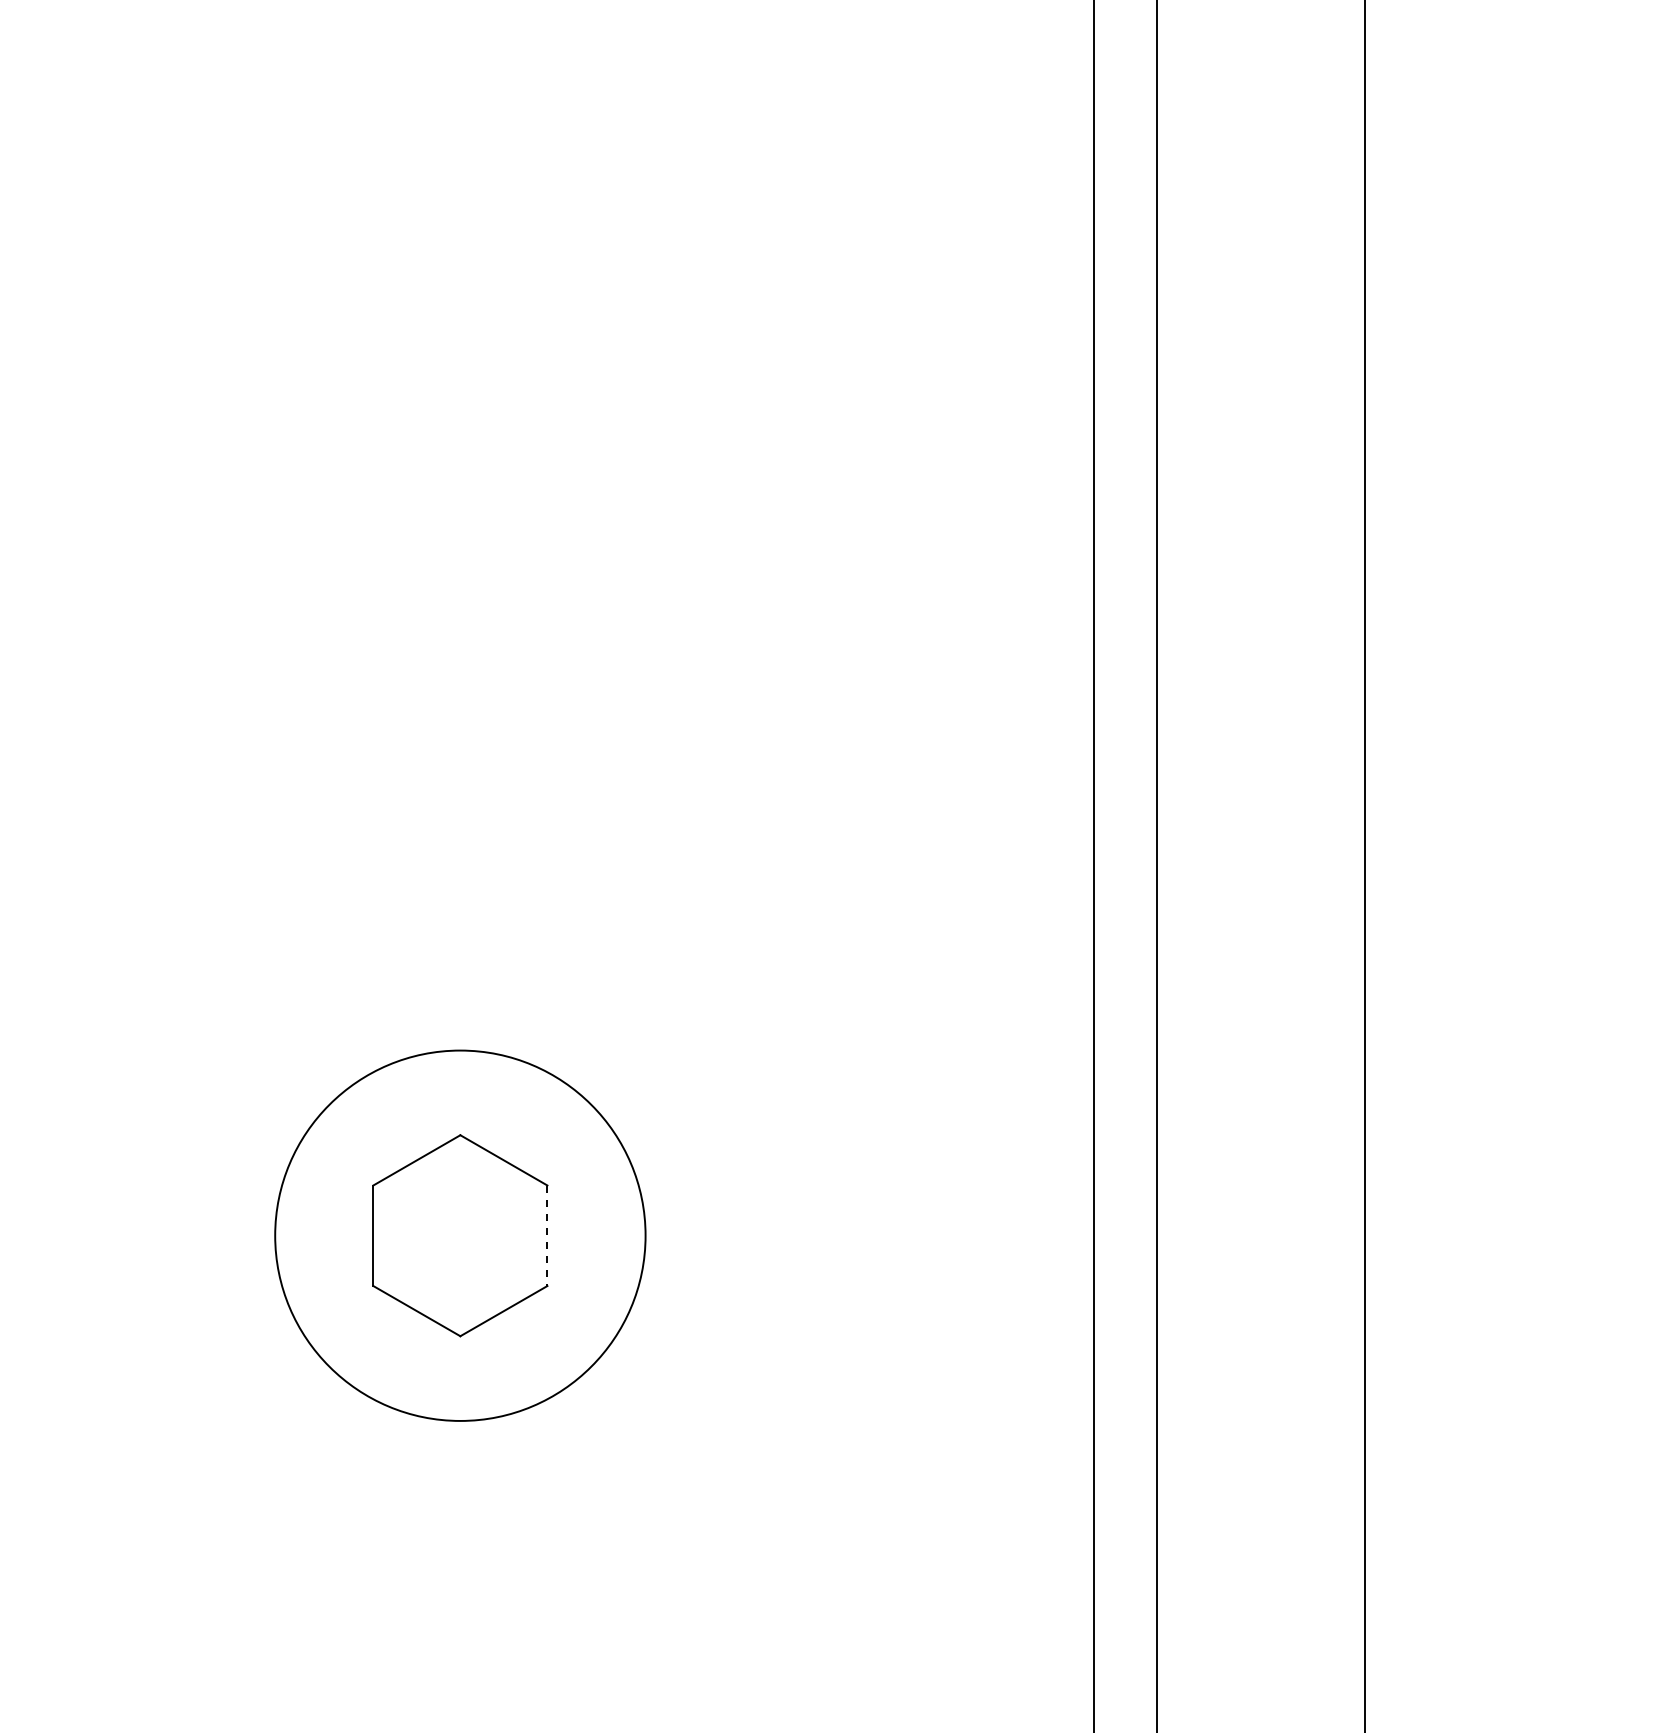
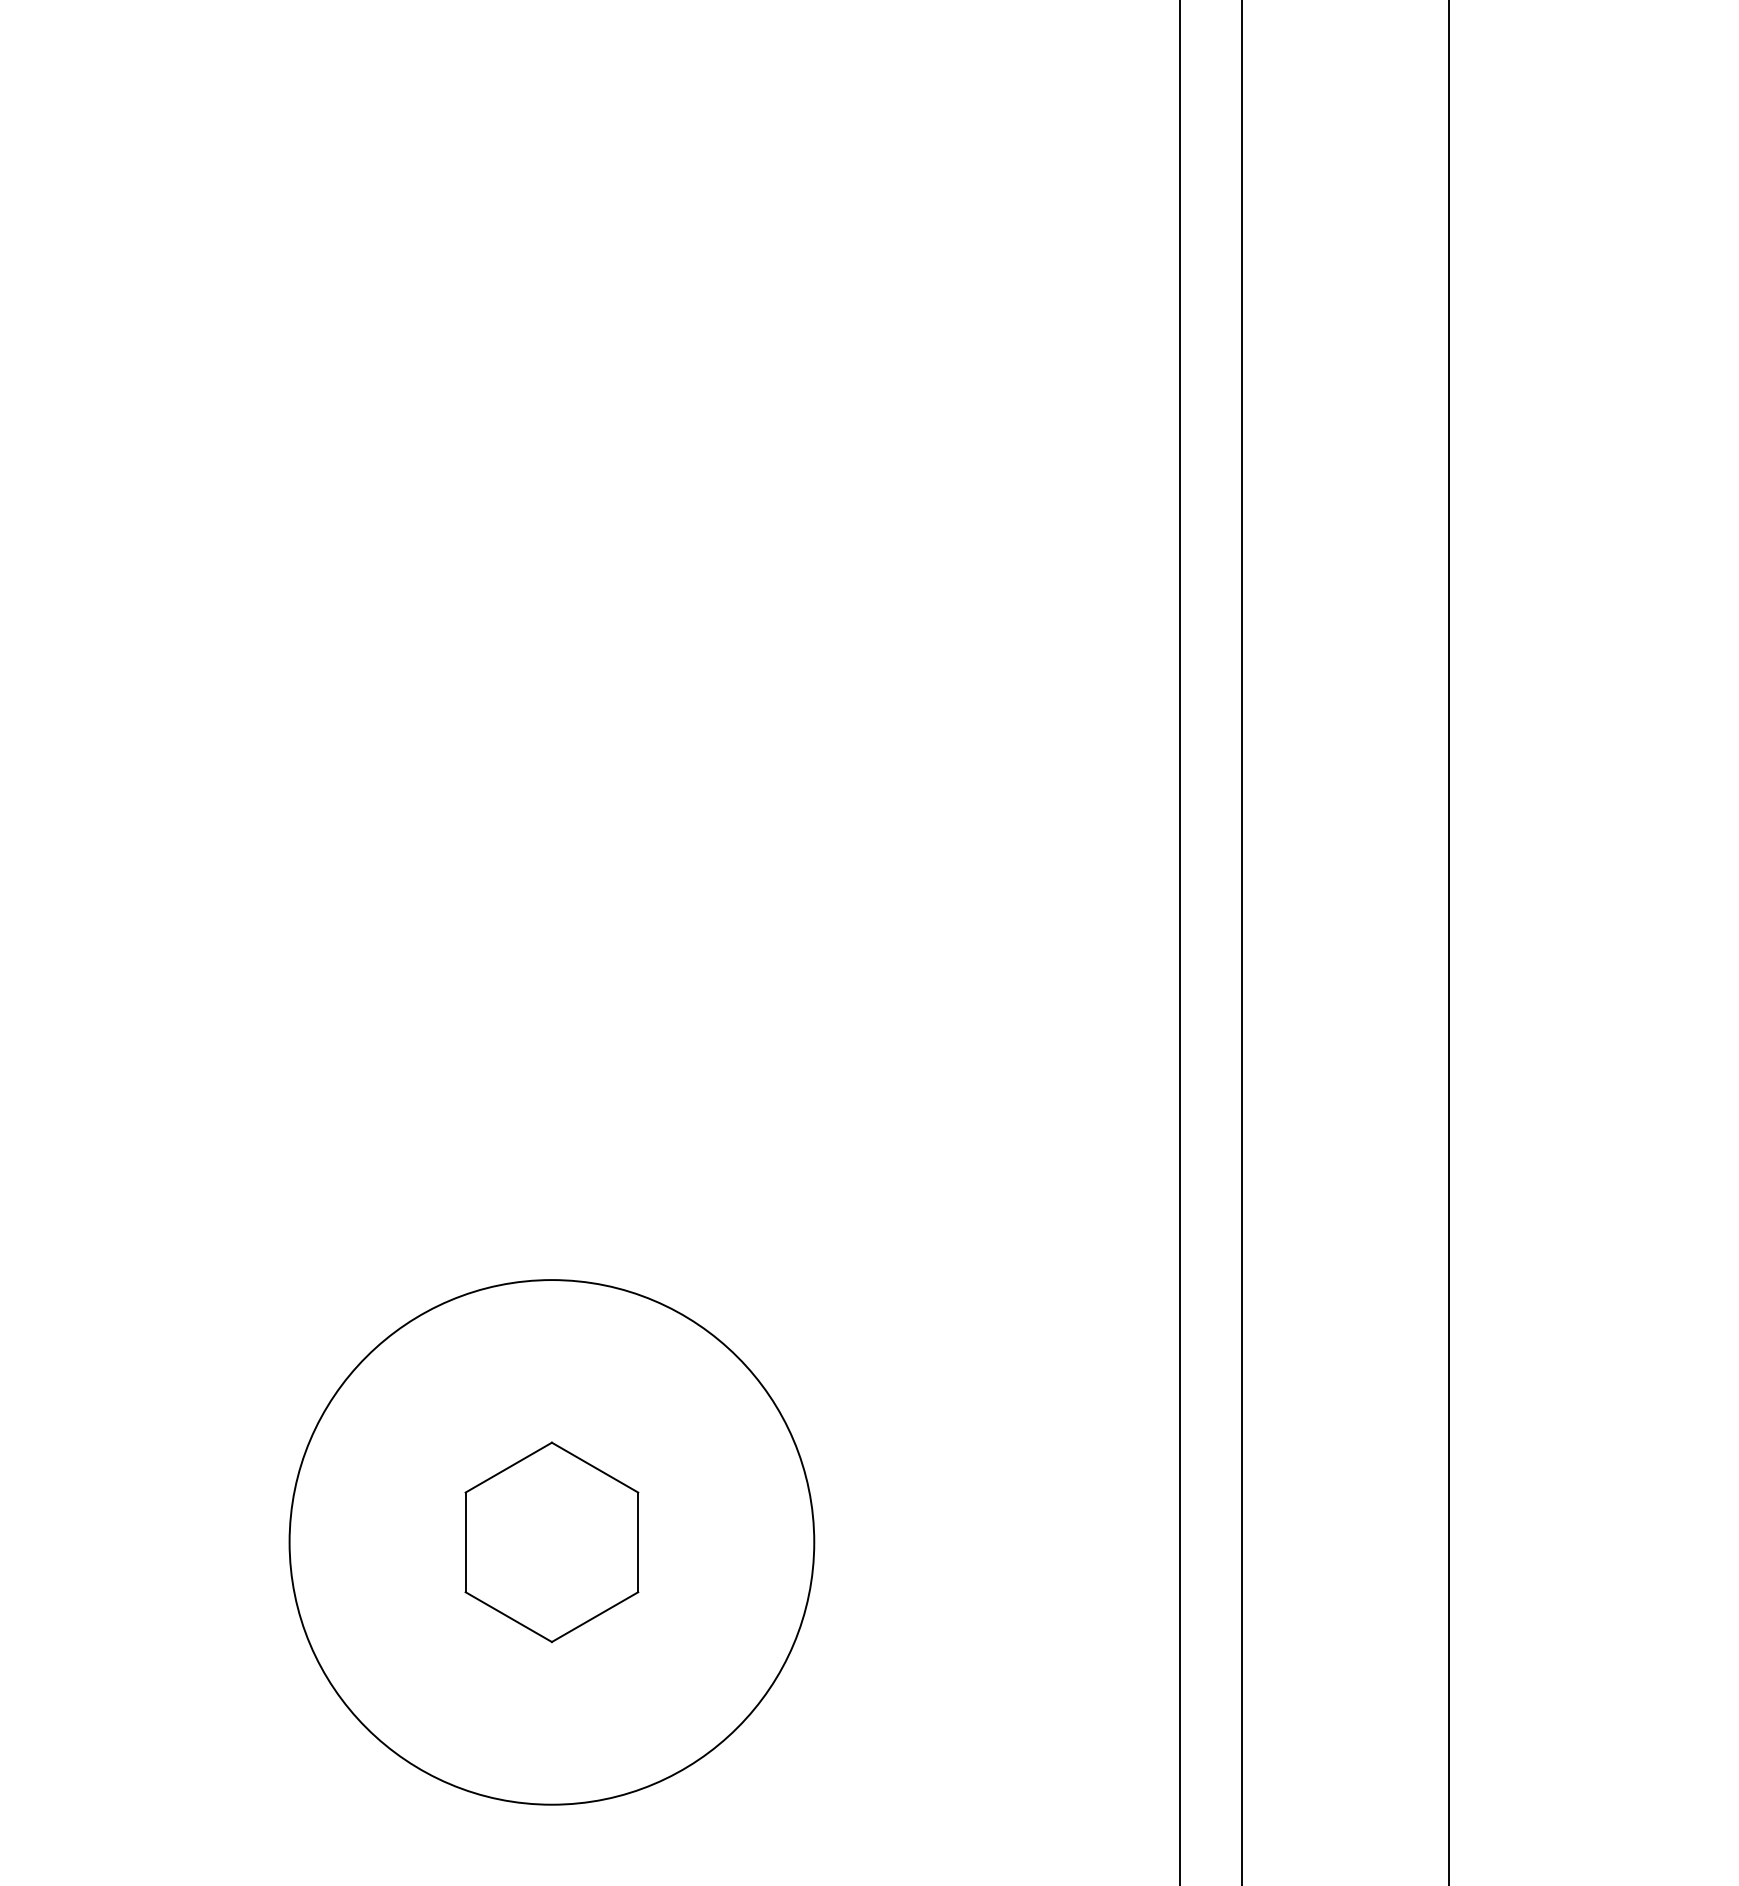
circle: (459, 1235) -> (551, 1542), size x1.43
line: (547, 1235) -> (638, 1542), dashed -> solid

